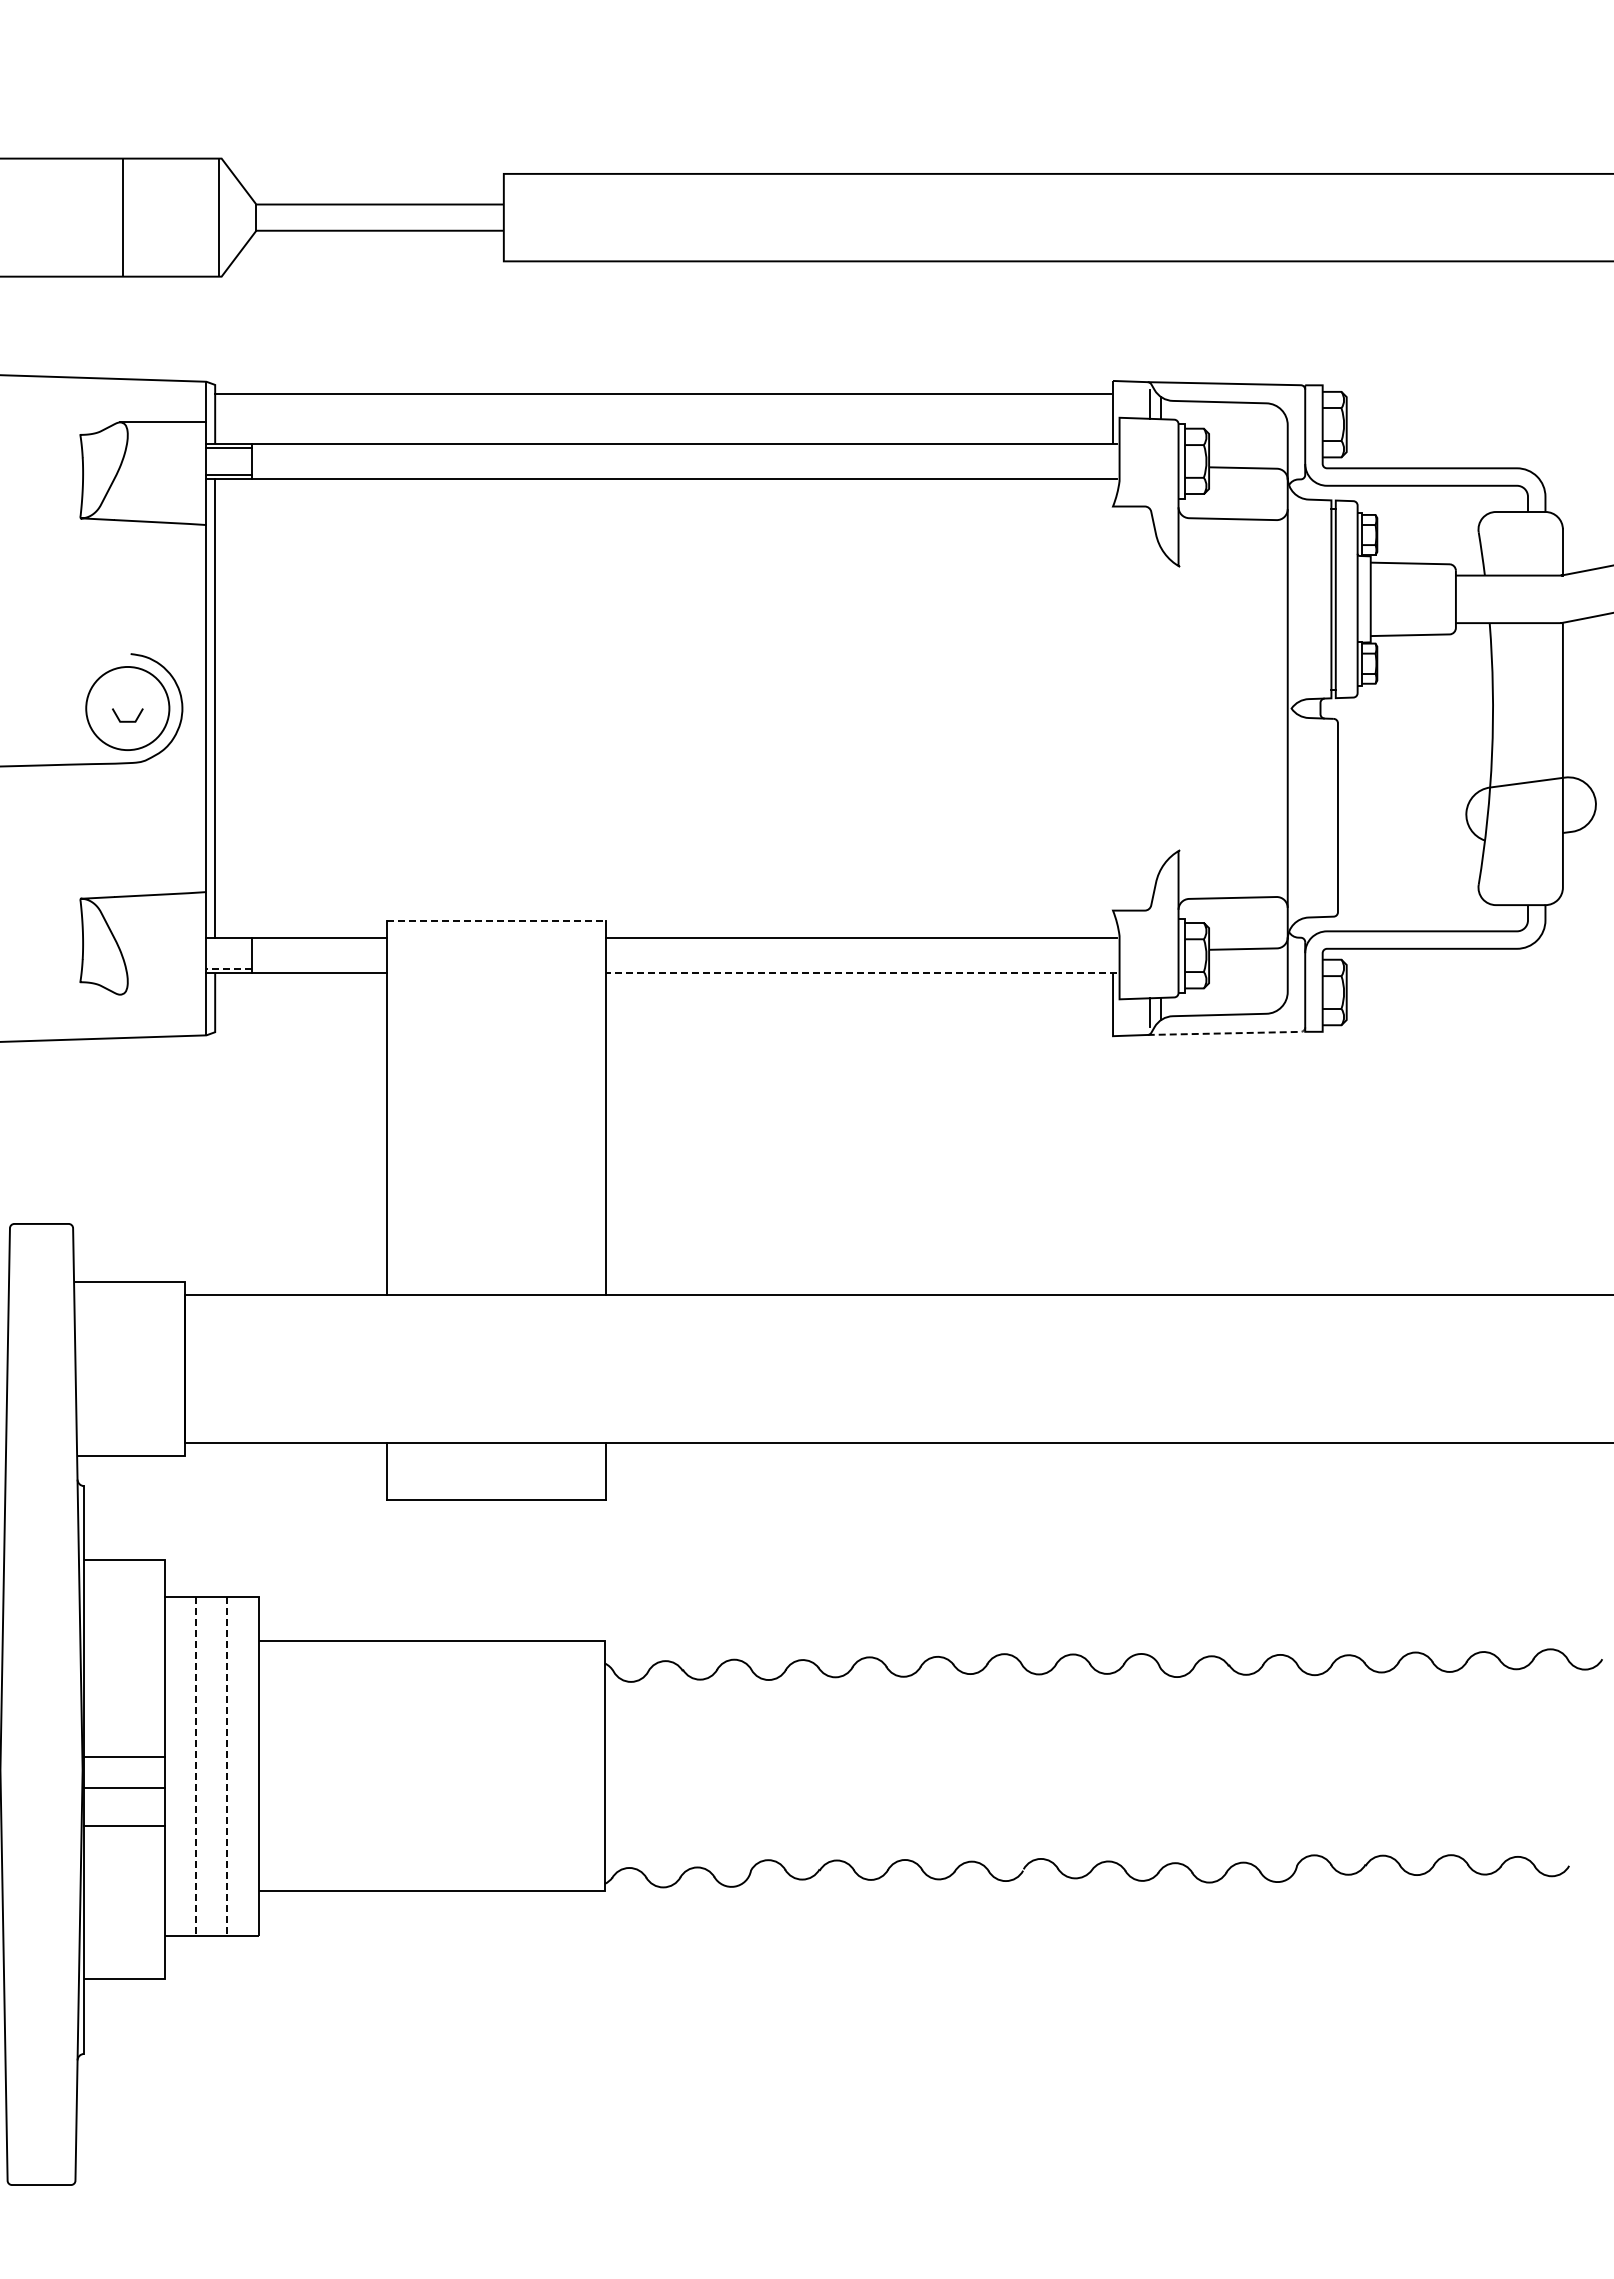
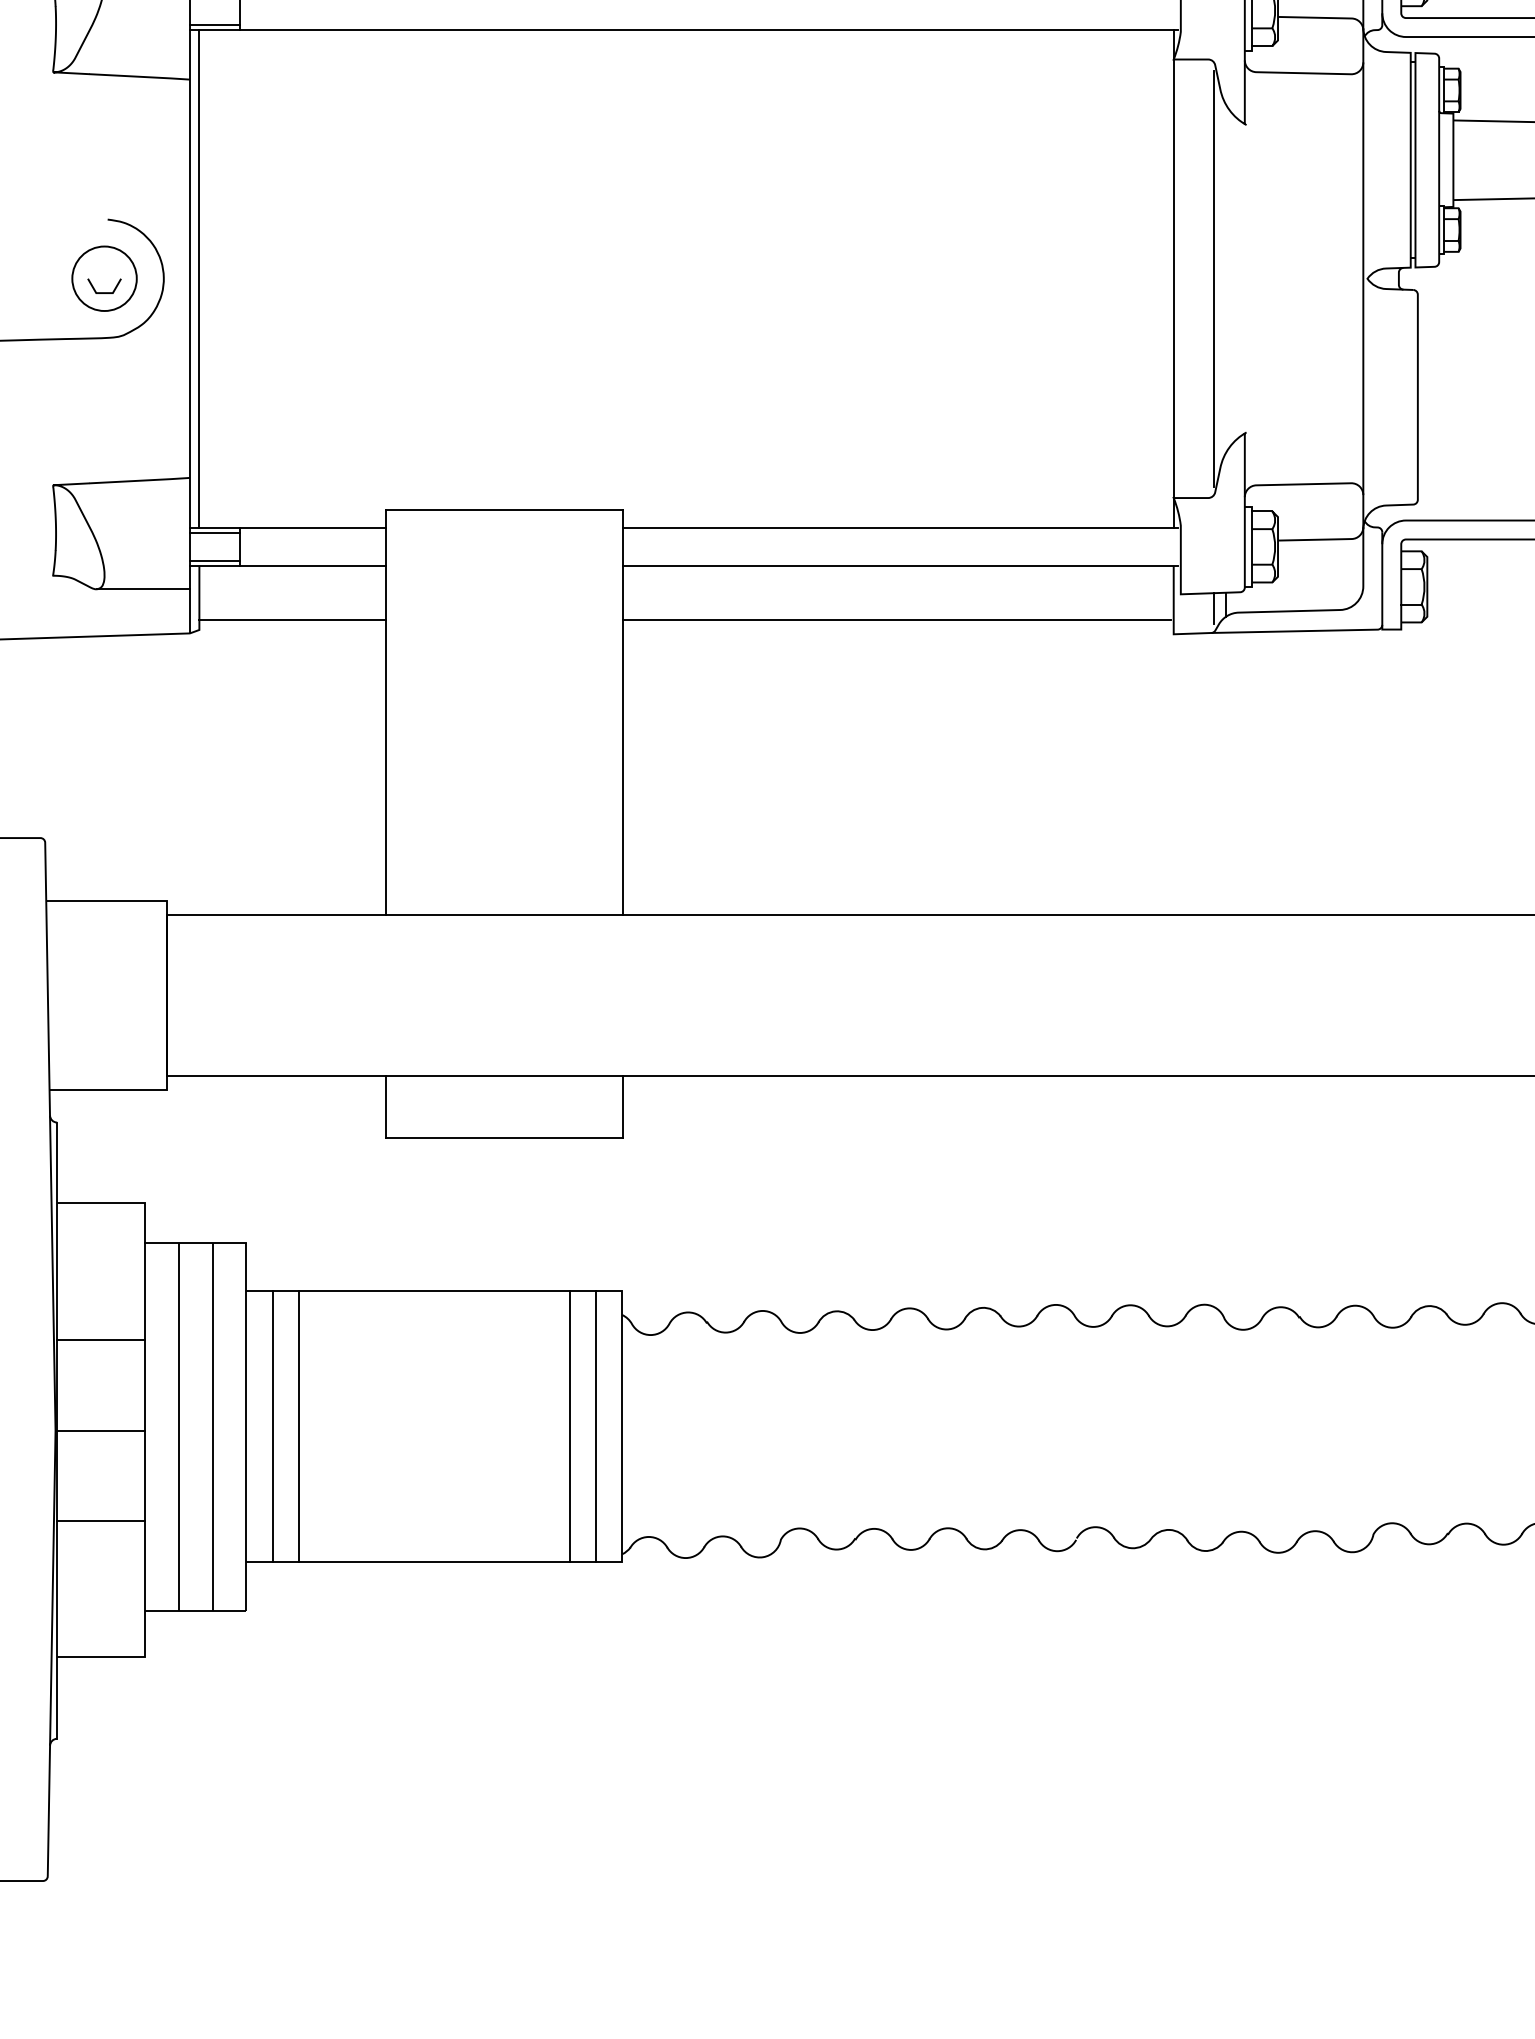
circle: (127, 708) -> (104, 278), size x0.71
line: (1113, 708) -> (1174, 278), added
line: (1150, 708) -> (1214, 278), added
line: (496, 921) -> (504, 509), dashed -> solid
line: (229, 942) -> (214, 532), added
line: (229, 968) -> (214, 560), dashed -> solid
line: (861, 973) -> (900, 566), dashed -> solid
line: (163, 994) -> (143, 589), added
line: (301, 1023) -> (293, 620), added
line: (857, 1023) -> (896, 620), added
line: (1230, 1033) -> (1301, 631), dashed -> solid
line: (124, 1757) -> (100, 1340), moved
line: (196, 1766) -> (179, 1426), dashed -> solid
line: (227, 1766) -> (212, 1426), dashed -> solid
line: (283, 1766) -> (273, 1426), added
line: (306, 1766) -> (298, 1426), added
line: (557, 1766) -> (570, 1426), added
line: (580, 1766) -> (595, 1426), added
line: (124, 1788) -> (100, 1521), moved
line: (124, 1826) -> (100, 1431), moved

